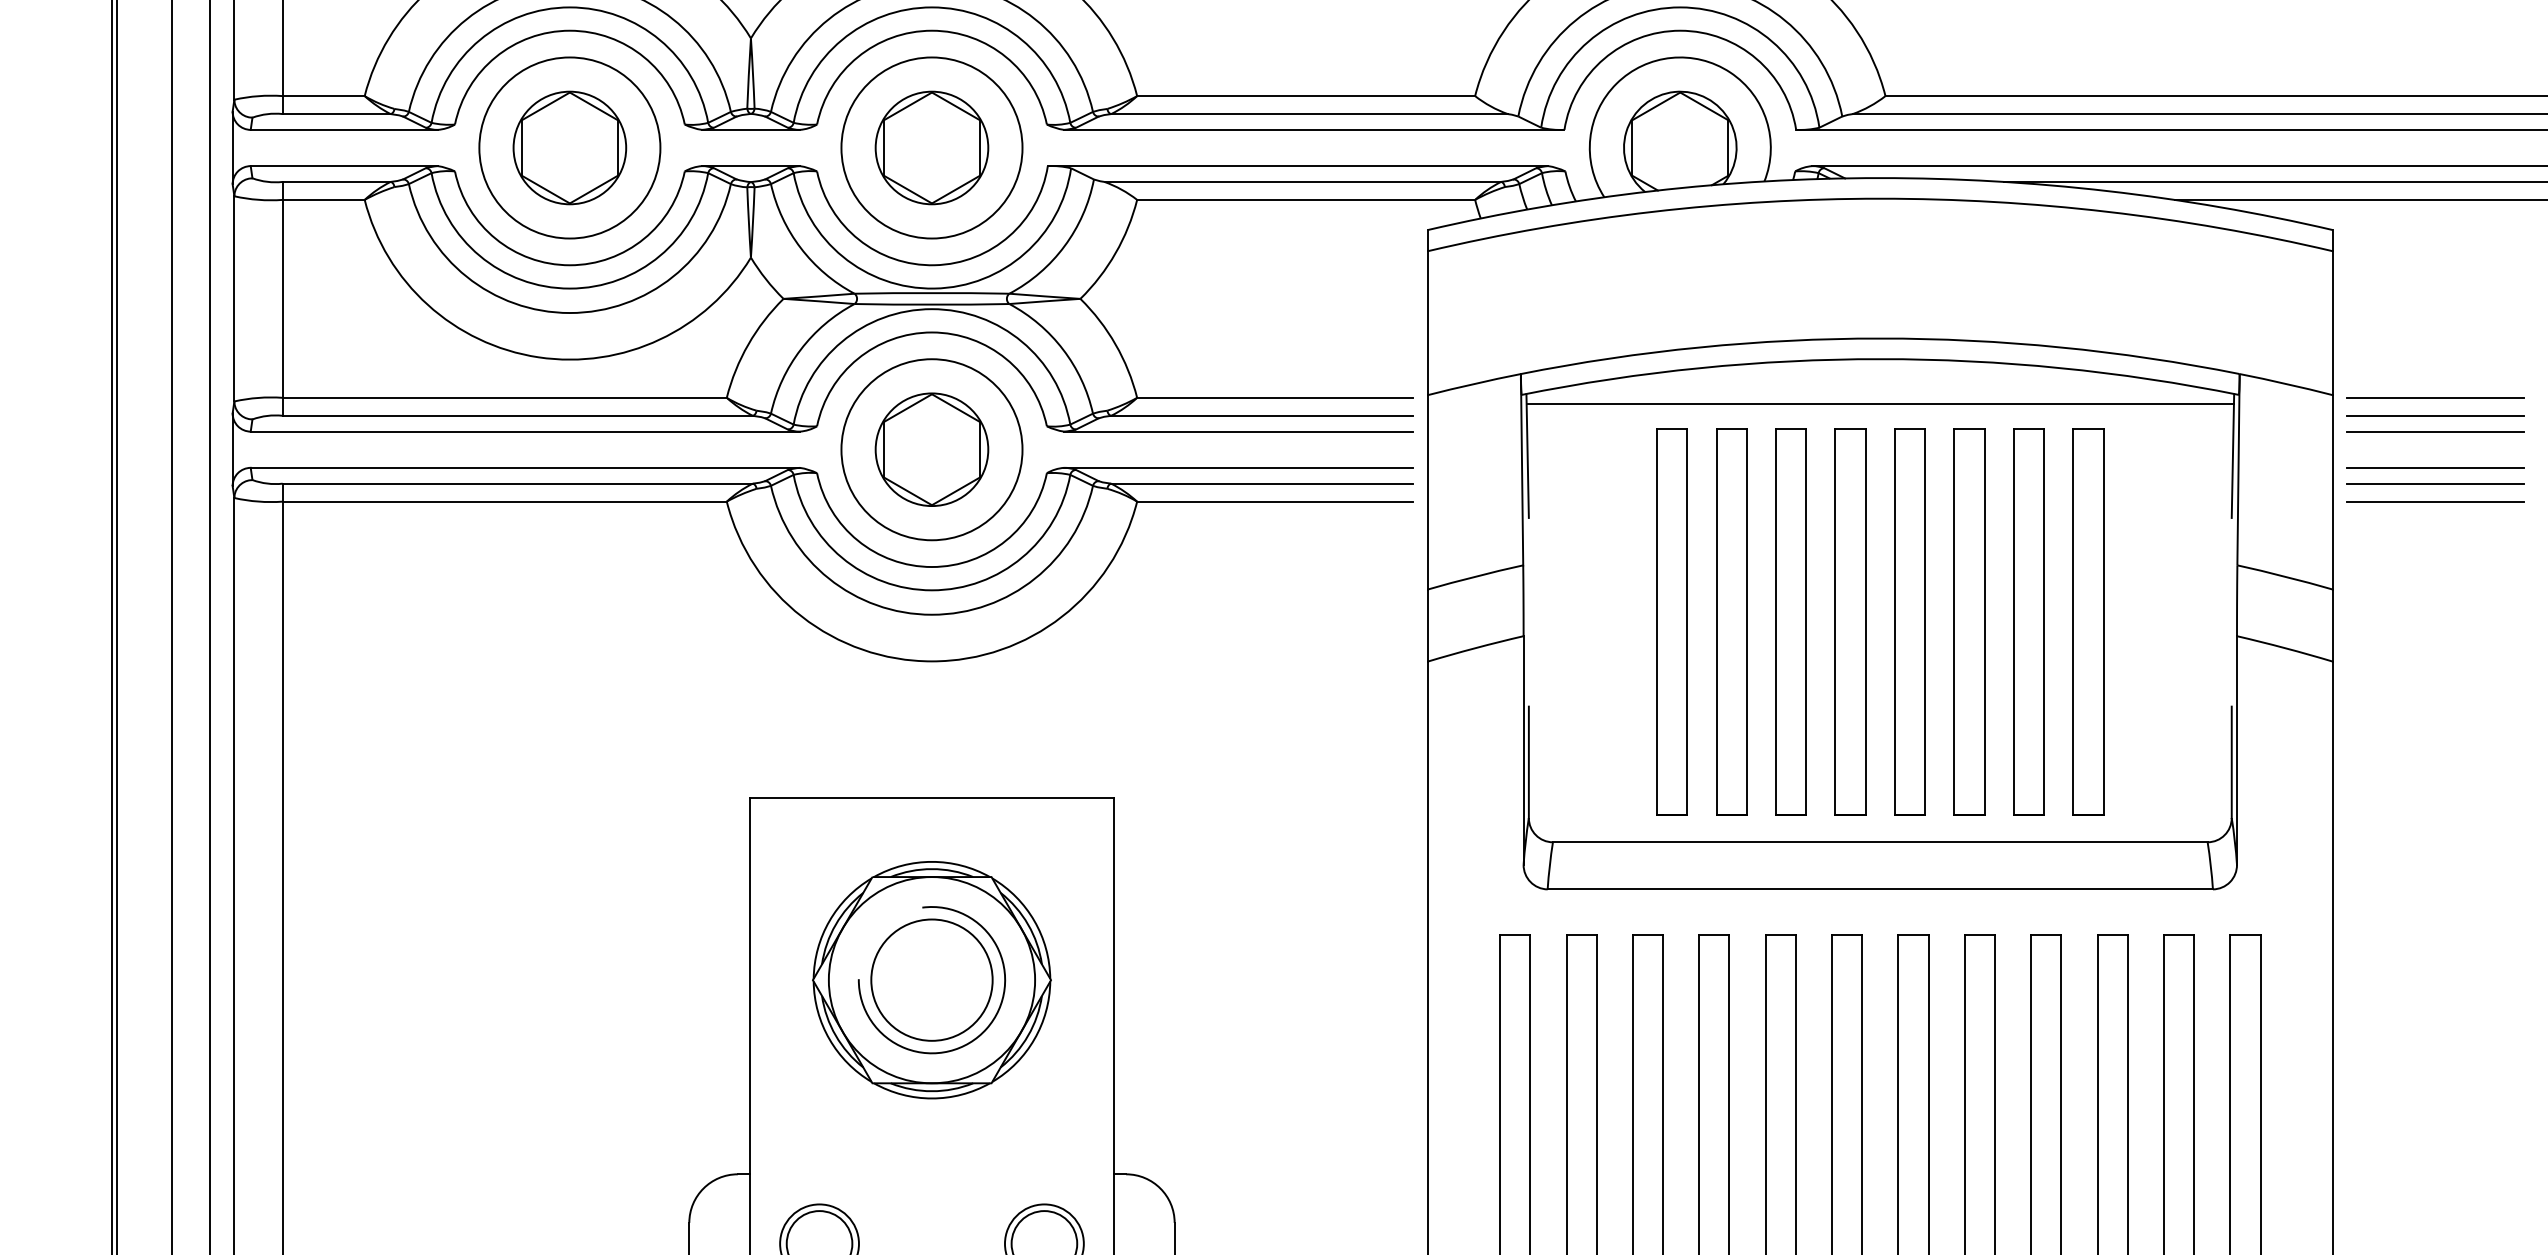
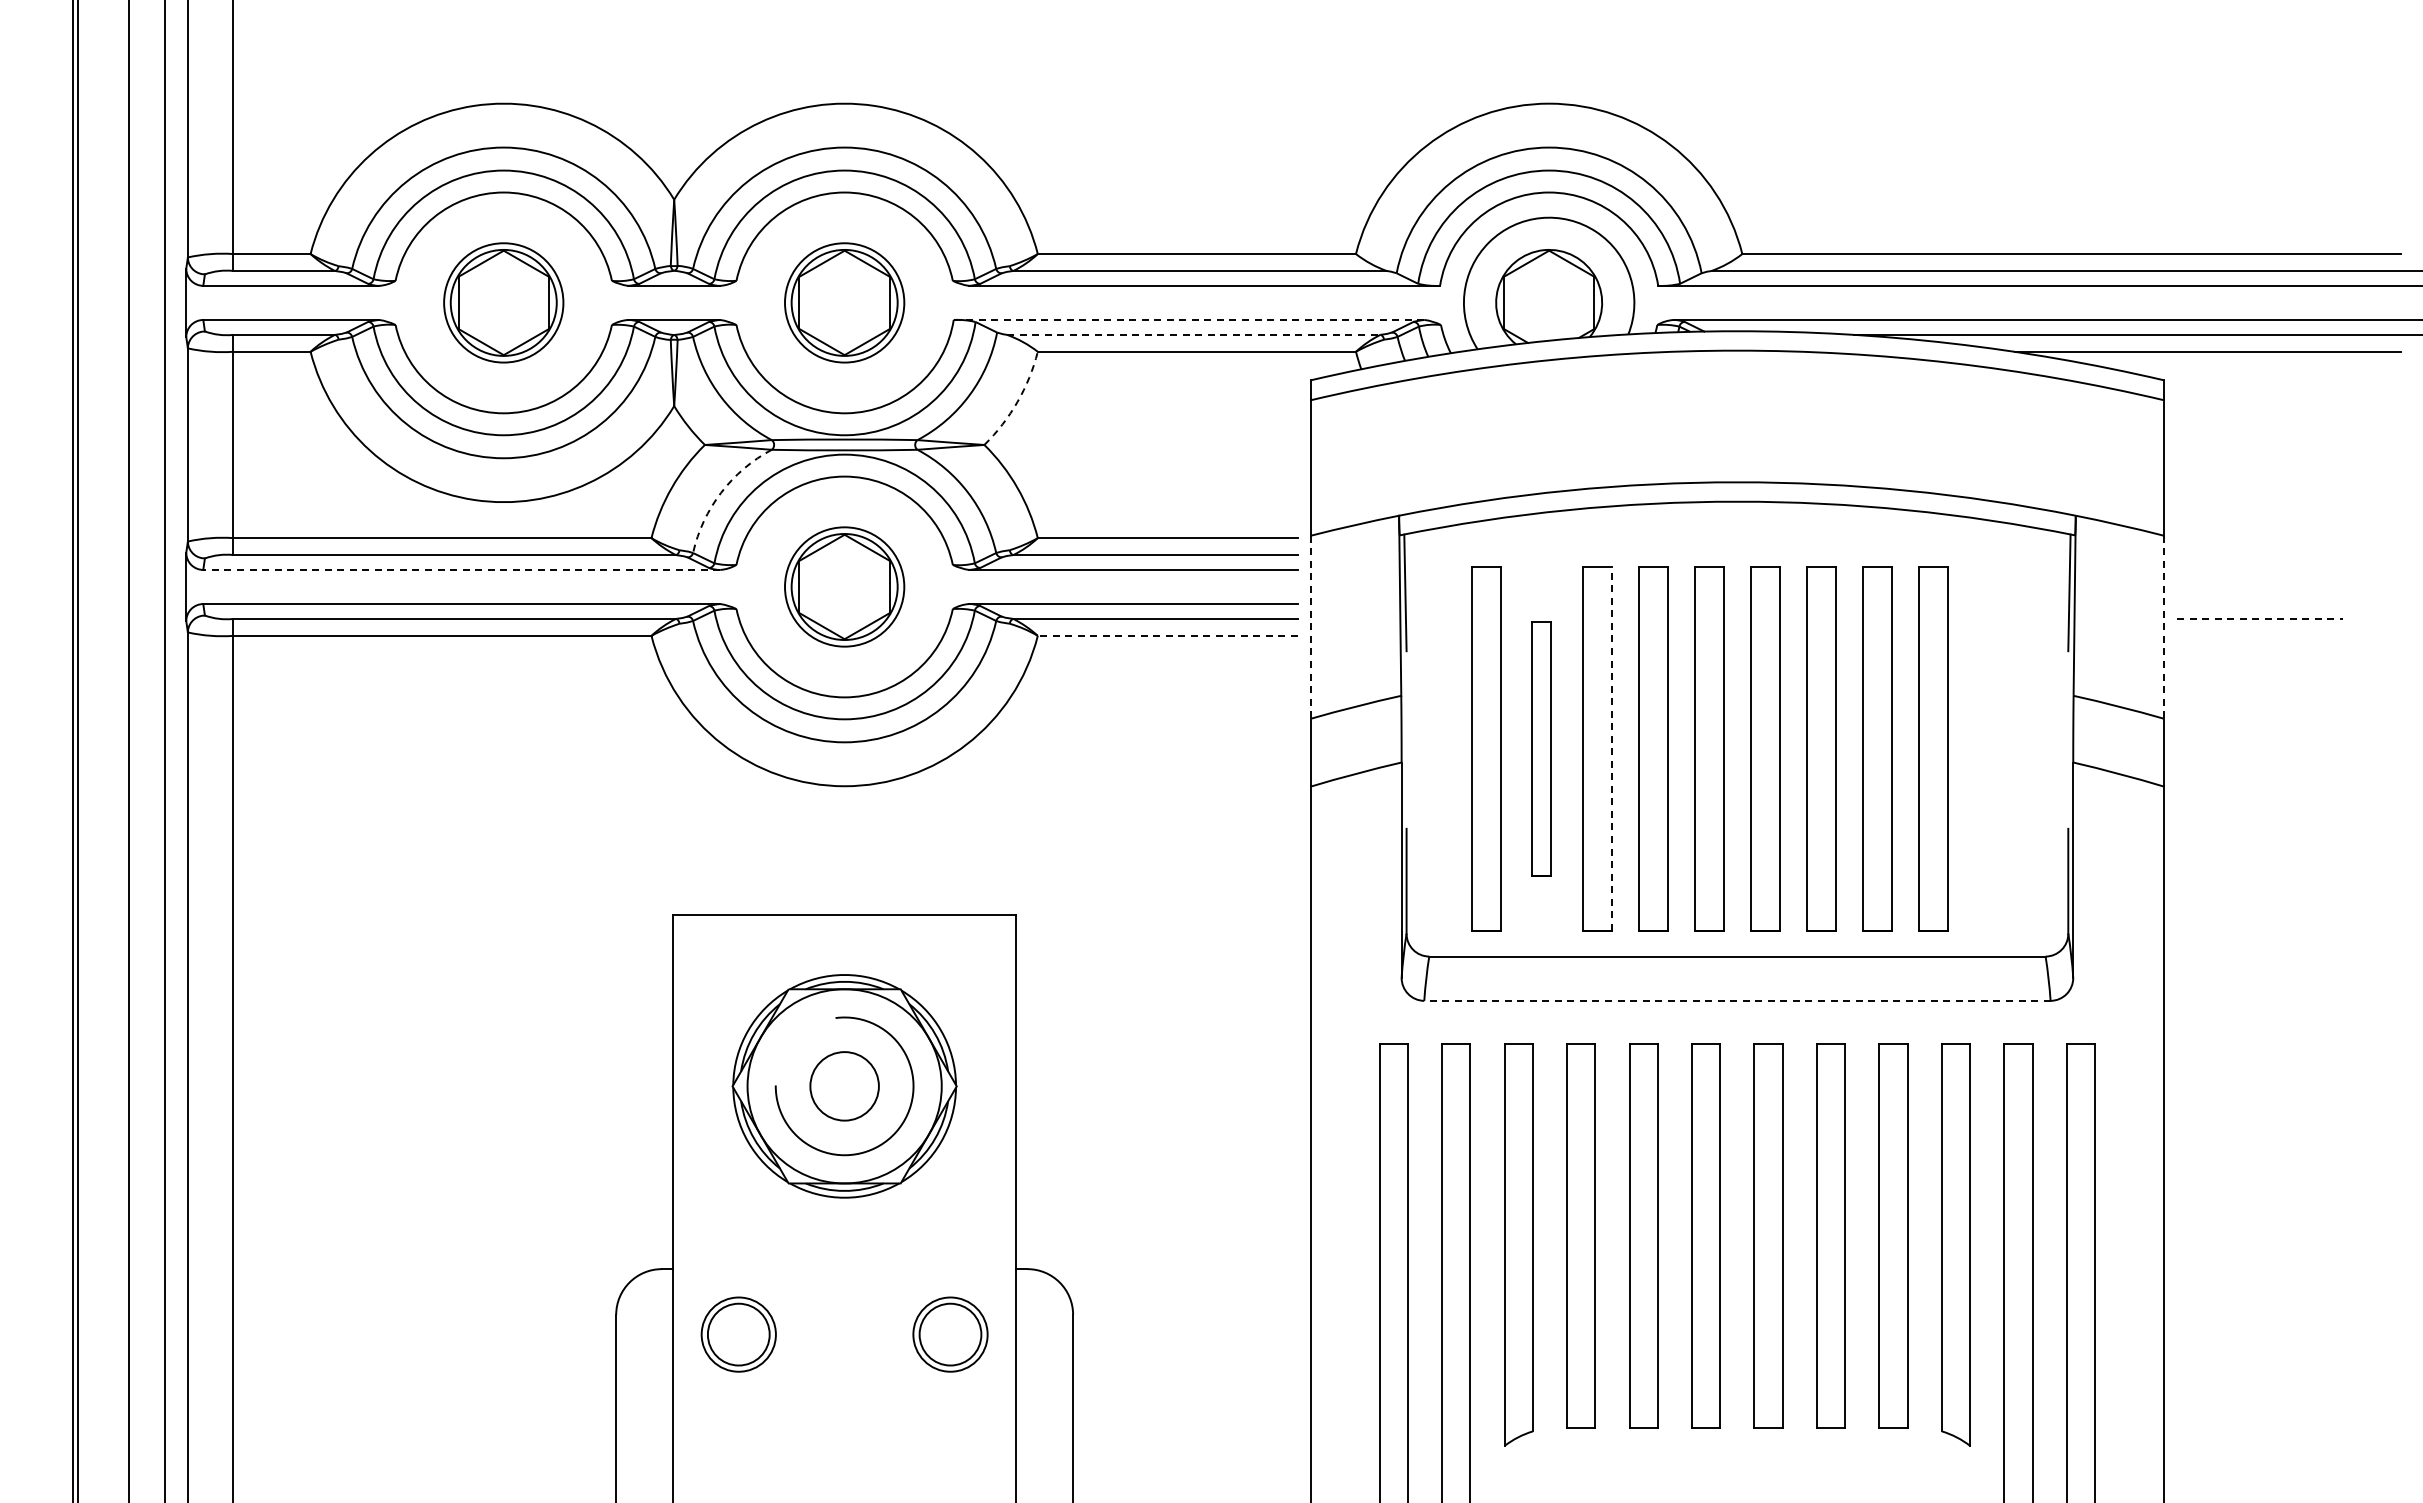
circle: (569, 147) -> (503, 302), size x0.7
circle: (931, 147) -> (844, 302), size x0.7
line: (1298, 165) -> (1189, 319), solid -> dashed
line: (1302, 181) -> (1193, 334), solid -> dashed
arc: (1115, 253) -> (1017, 402), solid -> dashed
arc: (801, 349) -> (721, 492), solid -> dashed
line: (2434, 398) -> (2259, 538), removed
line: (1880, 404) -> (1737, 544), removed
line: (2434, 416) -> (2259, 555), removed
line: (525, 431) -> (461, 569), solid -> dashed
line: (2434, 431) -> (2259, 569), removed
circle: (931, 449) -> (844, 586), size x0.7
line: (2434, 468) -> (2259, 604), removed
line: (2435, 483) -> (2260, 618), solid -> dashed
line: (1427, 492) -> (1311, 627), solid -> dashed
line: (2332, 492) -> (2163, 627), solid -> dashed
line: (1274, 501) -> (1167, 635), solid -> dashed
line: (2434, 501) -> (2259, 635), removed
part: (1613, 621) -> (1486, 748), added
part: (1672, 621) -> (1541, 748), size x0.7
line: (1746, 621) -> (1611, 748), solid -> dashed
line: (1879, 888) -> (1736, 1000), solid -> dashed
circle: (931, 980) -> (844, 1086), size x0.6

